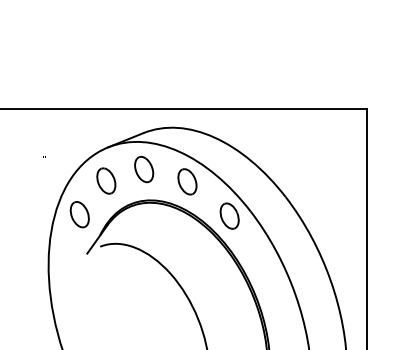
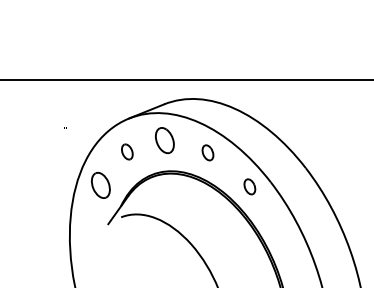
part: (106, 180) -> (127, 151), size x0.6
part: (187, 181) -> (207, 152), size x0.6
part: (229, 215) -> (249, 186), size x0.6

